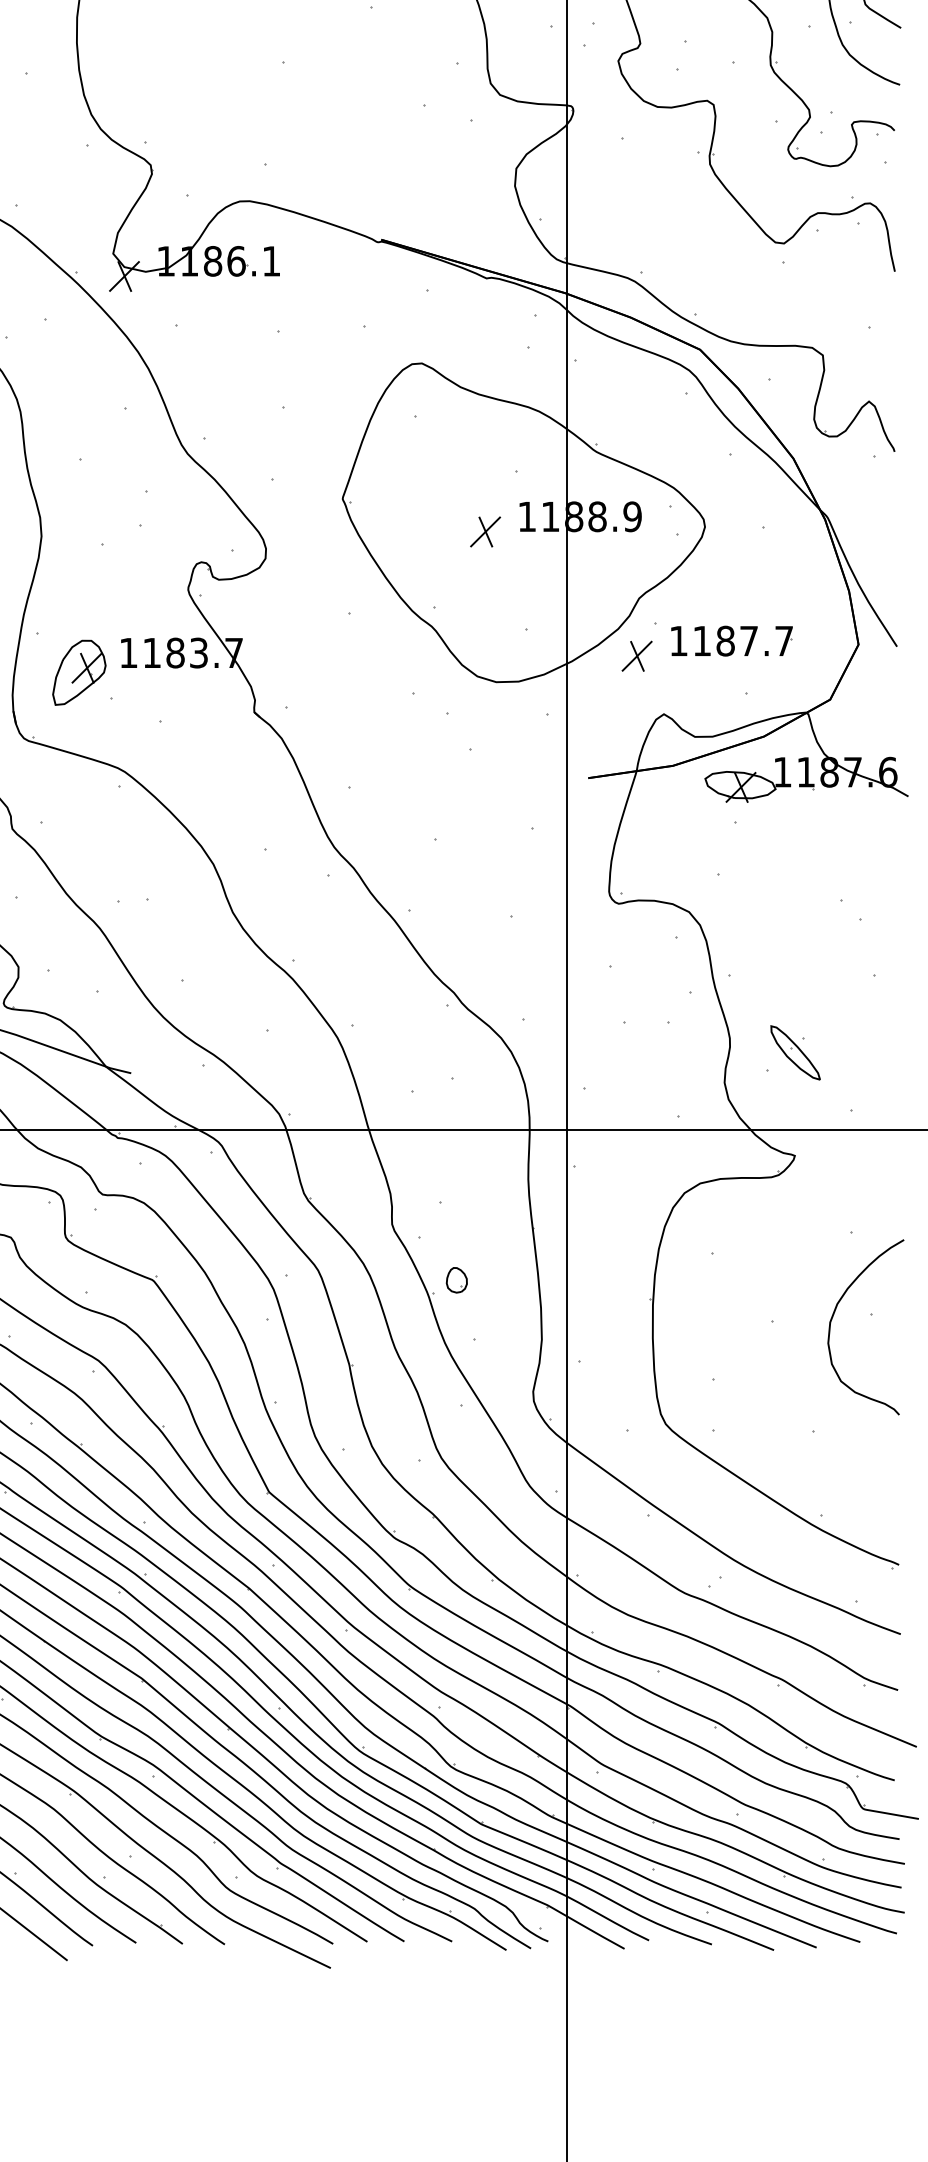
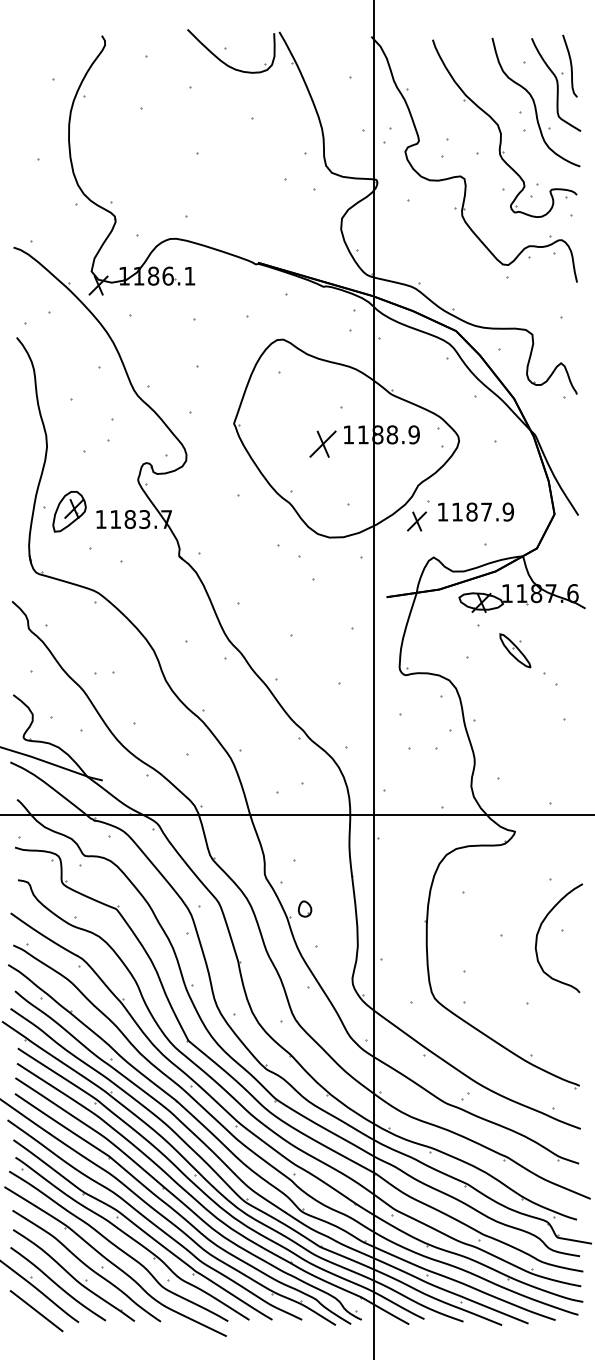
part: (484, 532) -> (322, 444), size x1.4
text: (782, 640) -> (507, 511), 1187.7 -> 1187.9
part: (79, 672) -> (69, 511), moved
part: (795, 1052) -> (515, 650), moved

